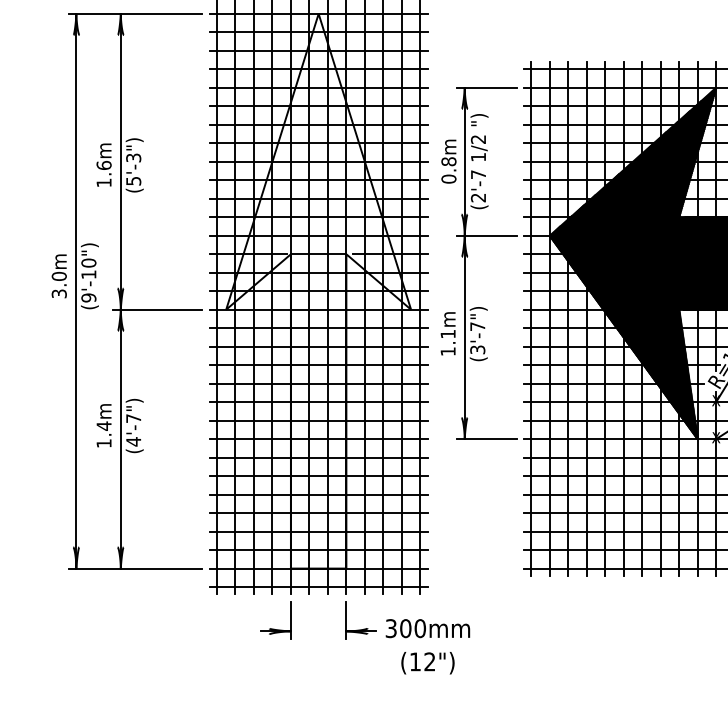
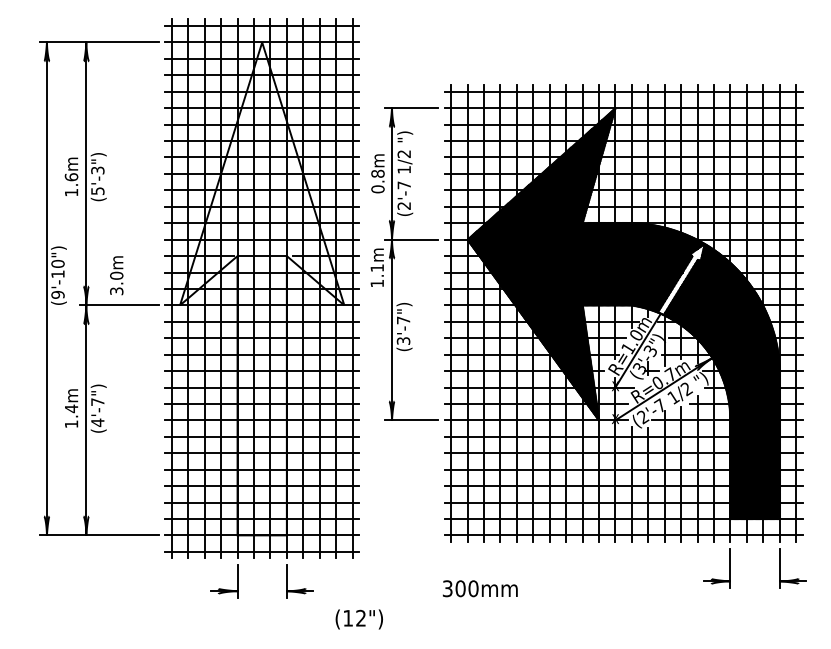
text: (59, 276) -> (116, 275), moved
text: (447, 333) -> (376, 267), moved
text: (427, 628) -> (479, 588), moved

